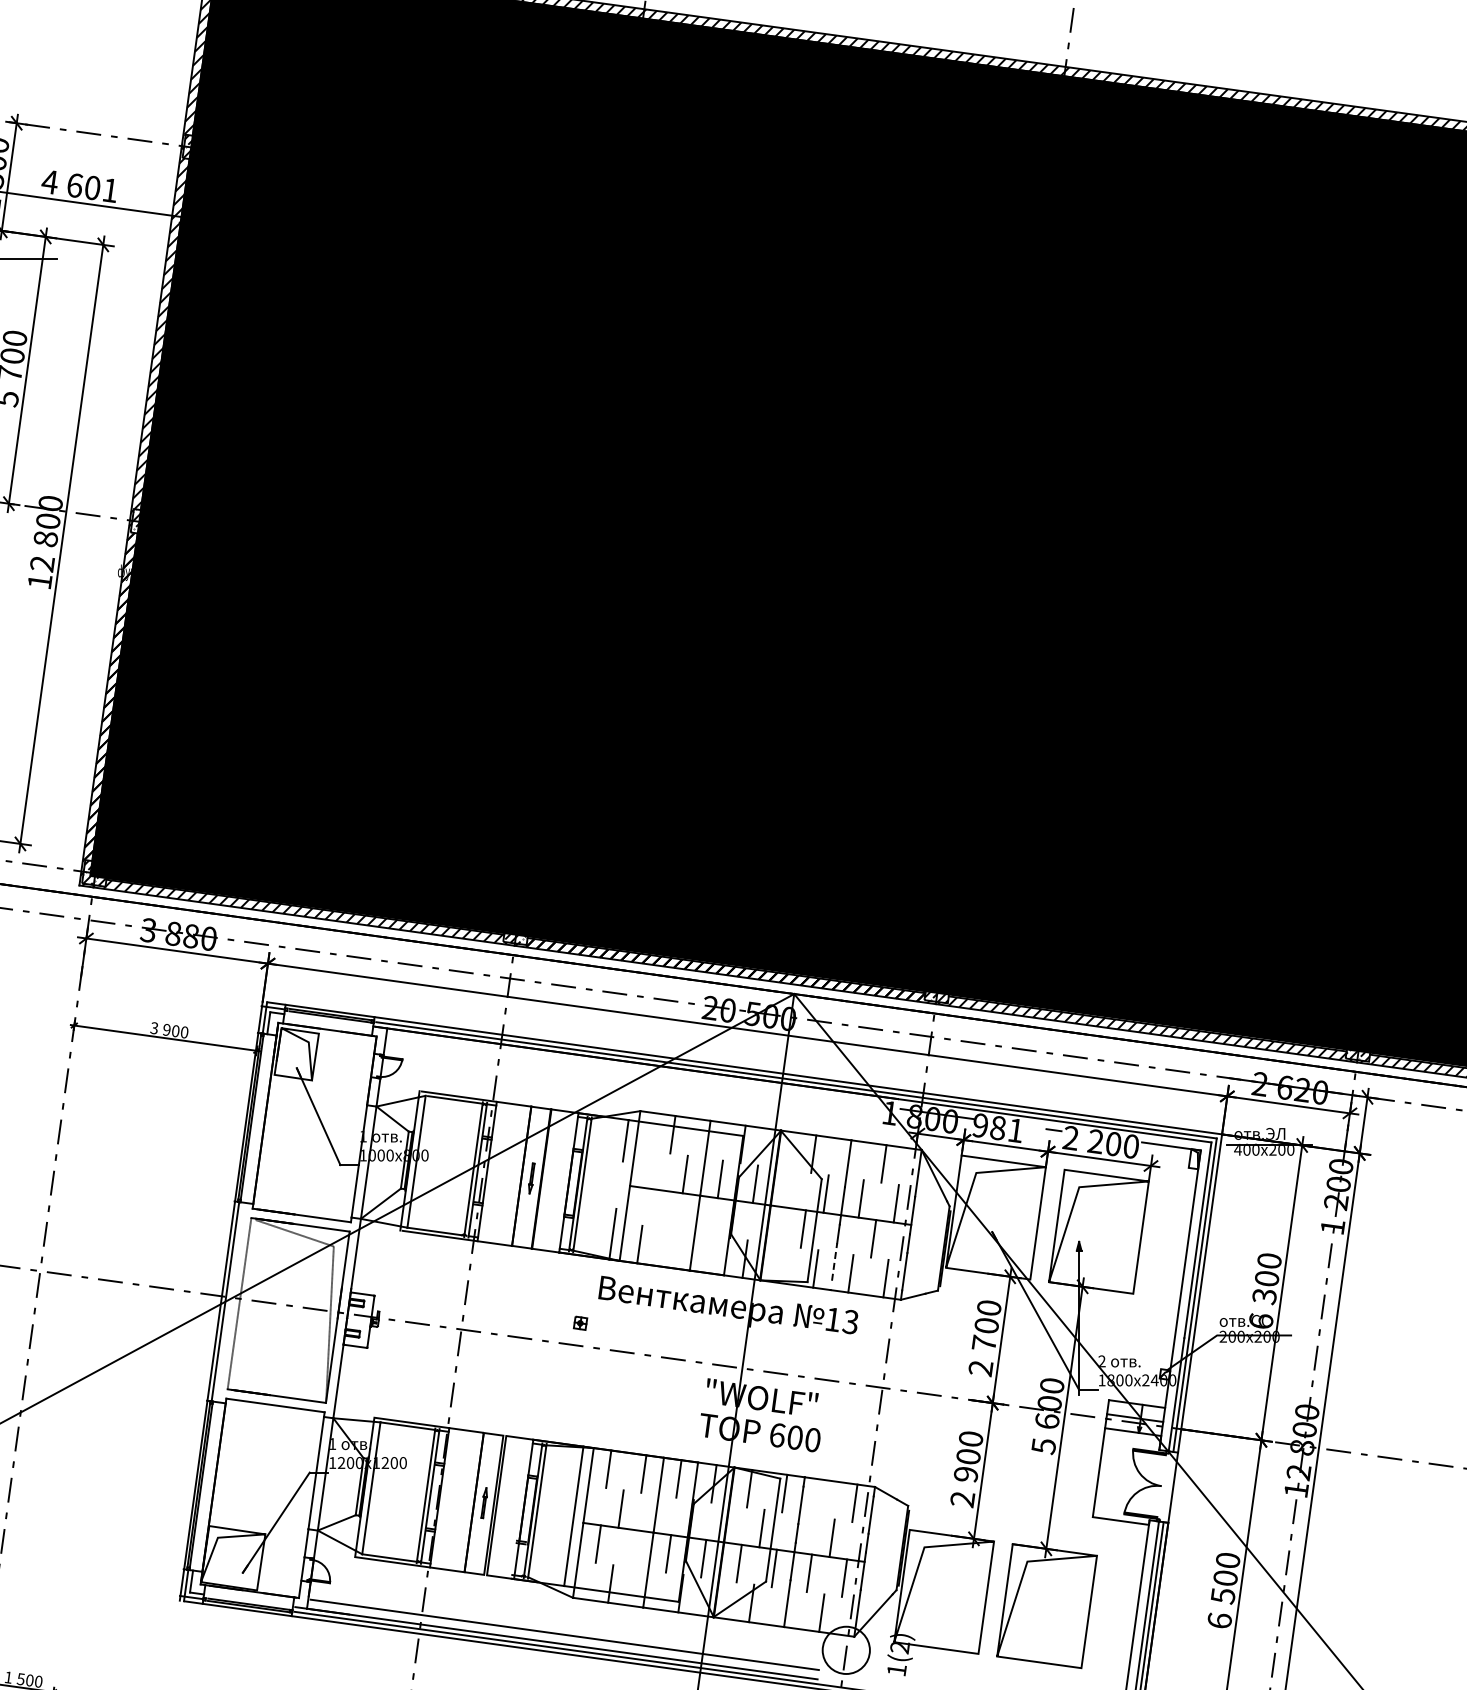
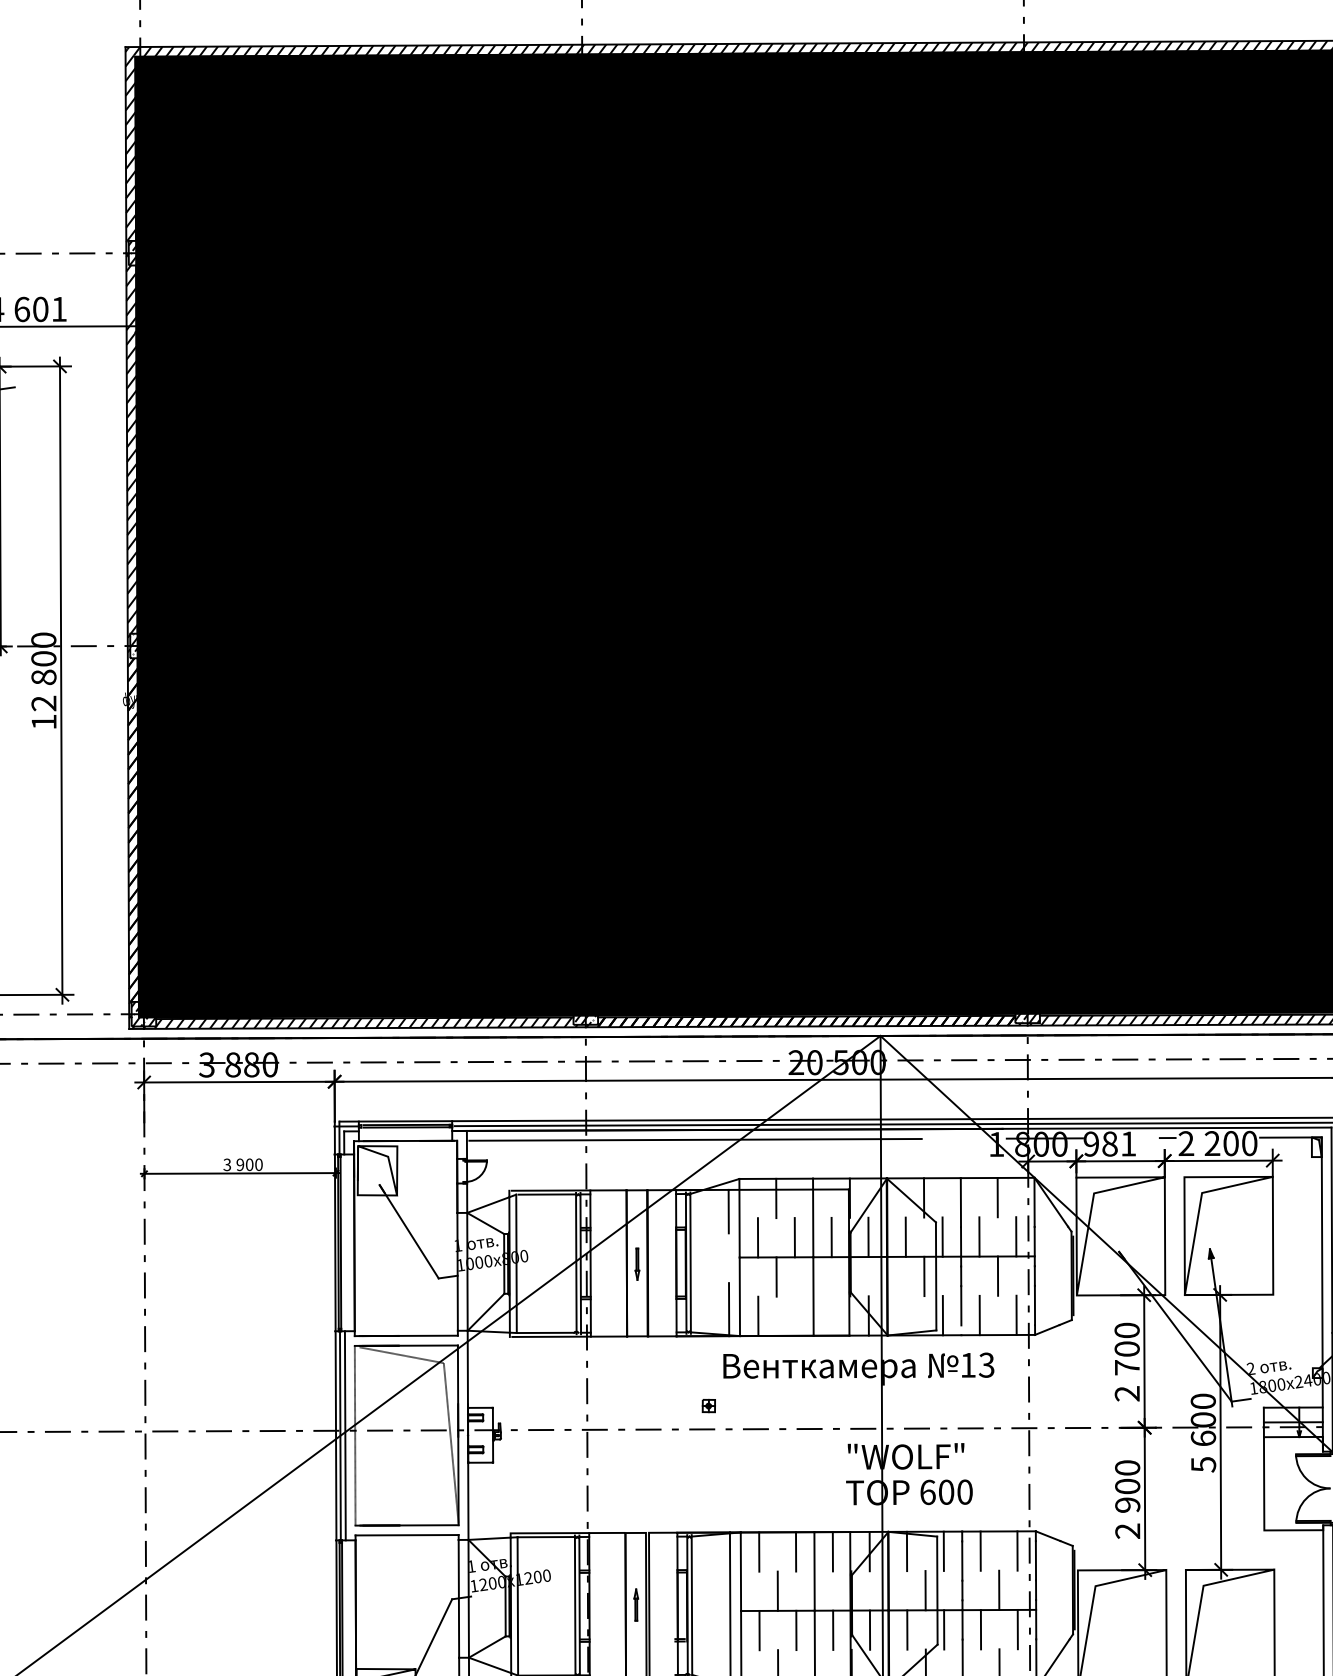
line: (603, 1067) -> (695, 1139), added
line: (649, 1169) -> (757, 1237), added
line: (790, 1188) -> (905, 1236), added
line: (662, 1209) -> (776, 1276), added
line: (834, 1262) -> (961, 1306), dashed -> solid
line: (229, 1302) -> (344, 1436), added
line: (819, 1498) -> (980, 1551), added
line: (633, 1548) -> (796, 1629), added

